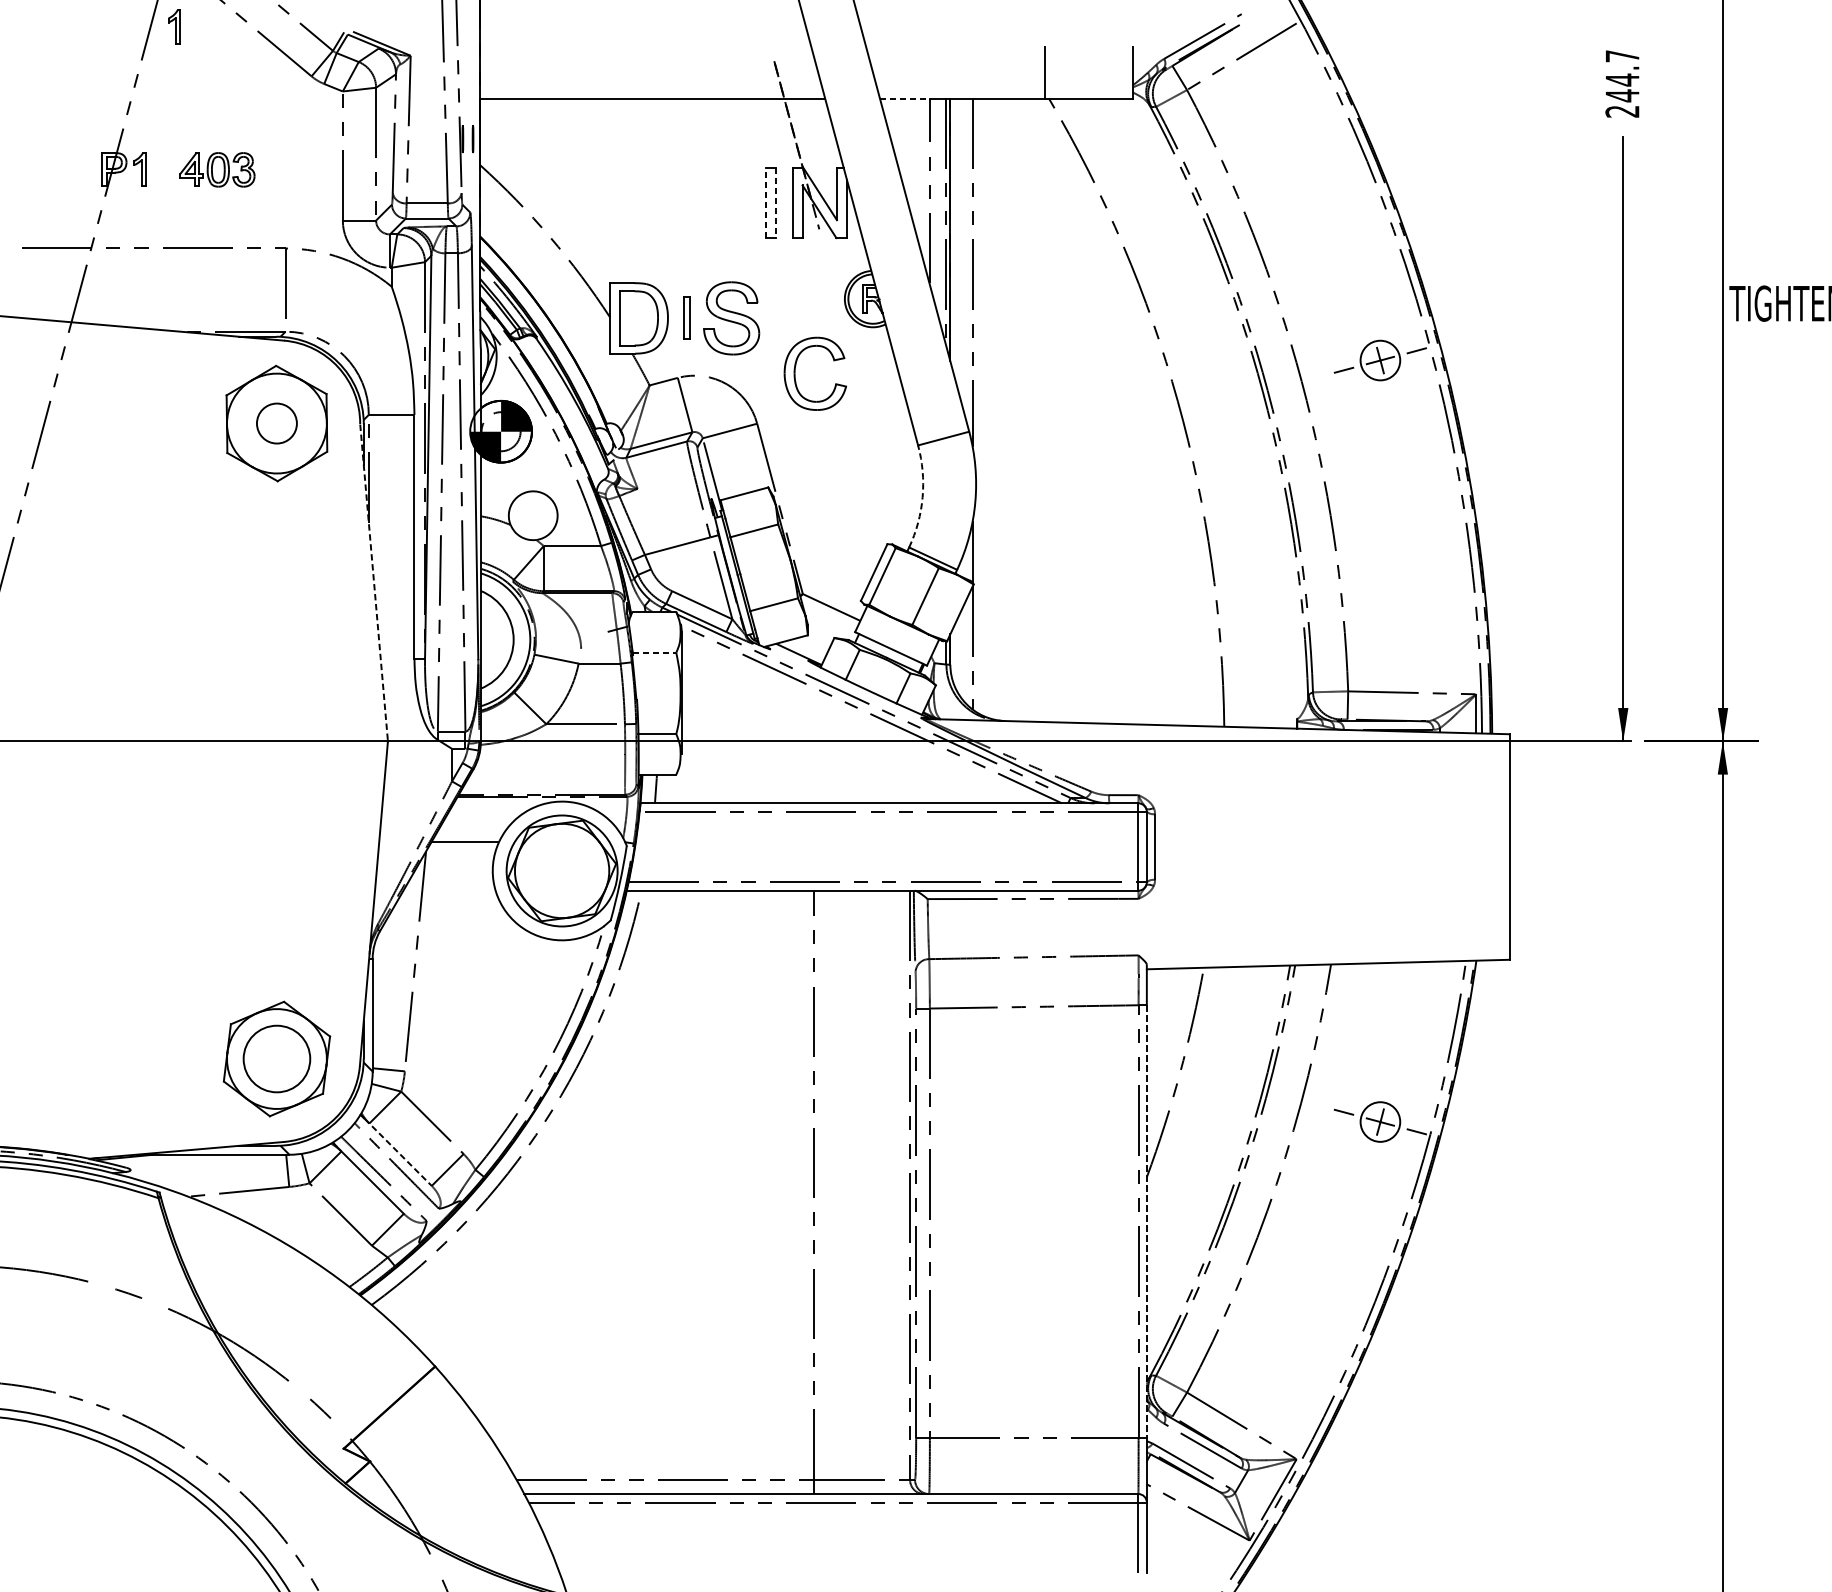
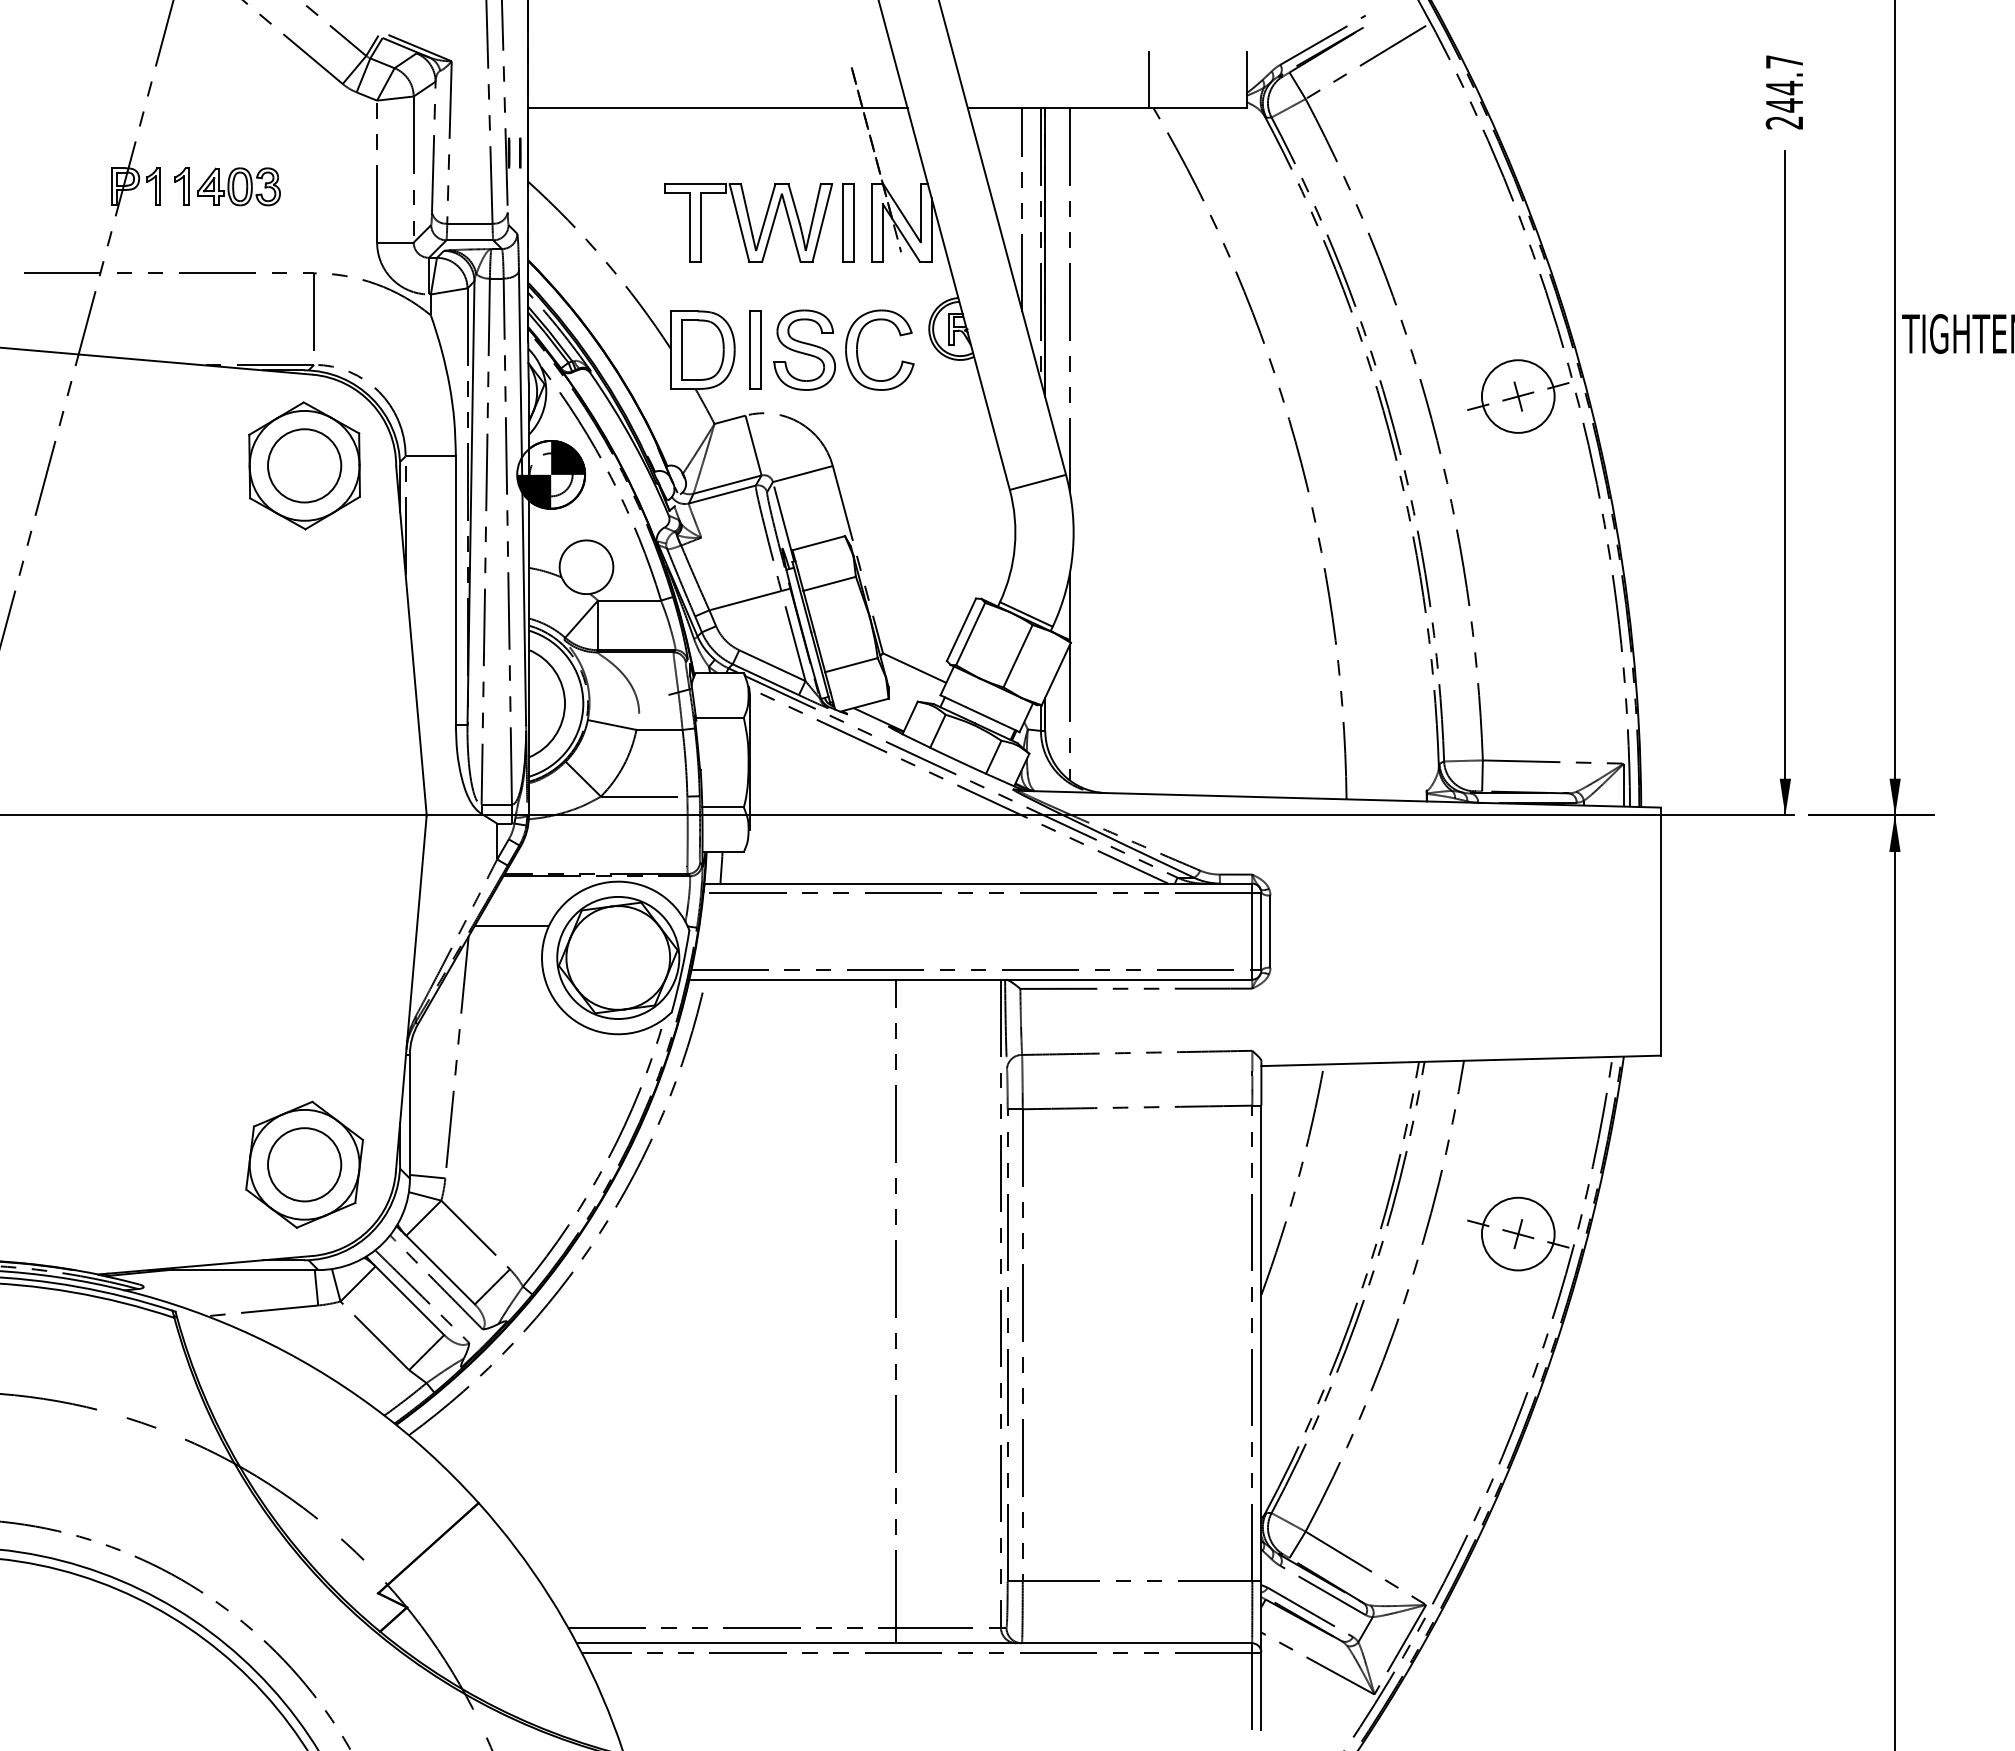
part: (174, 26) -> (181, 186), moved
line: (905, 98) -> (995, 108), dashed -> solid
part: (680, 202) -> (748, 222), added
line: (766, 203) -> (843, 223), dashed -> solid
line: (775, 203) -> (853, 223), dashed -> solid
part: (686, 317) -> (755, 349), size x1.67
circle: (1379, 360) -> (1517, 396), size x1.67
part: (795, 368) -> (858, 344), moved
circle: (276, 423) -> (304, 465), size x1.67
arc: (922, 496) -> (1014, 546), dashed -> solid
line: (374, 581) -> (411, 639), dashed -> solid
line: (655, 652) -> (720, 717), dashed -> solid
circle: (1379, 1121) -> (1517, 1233), size x1.67
line: (398, 1152) -> (438, 1267), dashed -> solid
line: (1146, 1221) -> (1261, 1343), dashed -> solid

